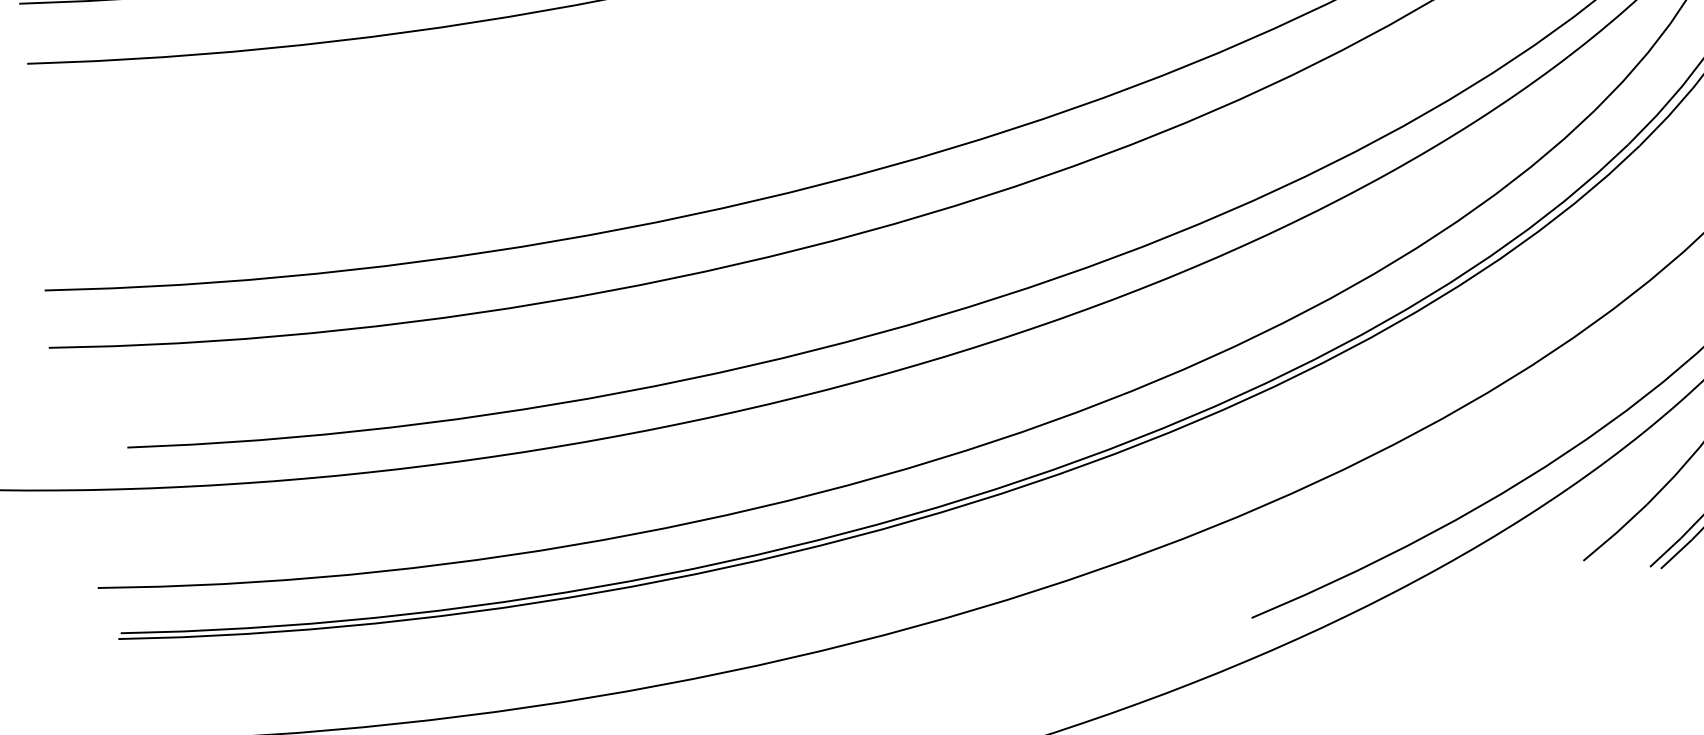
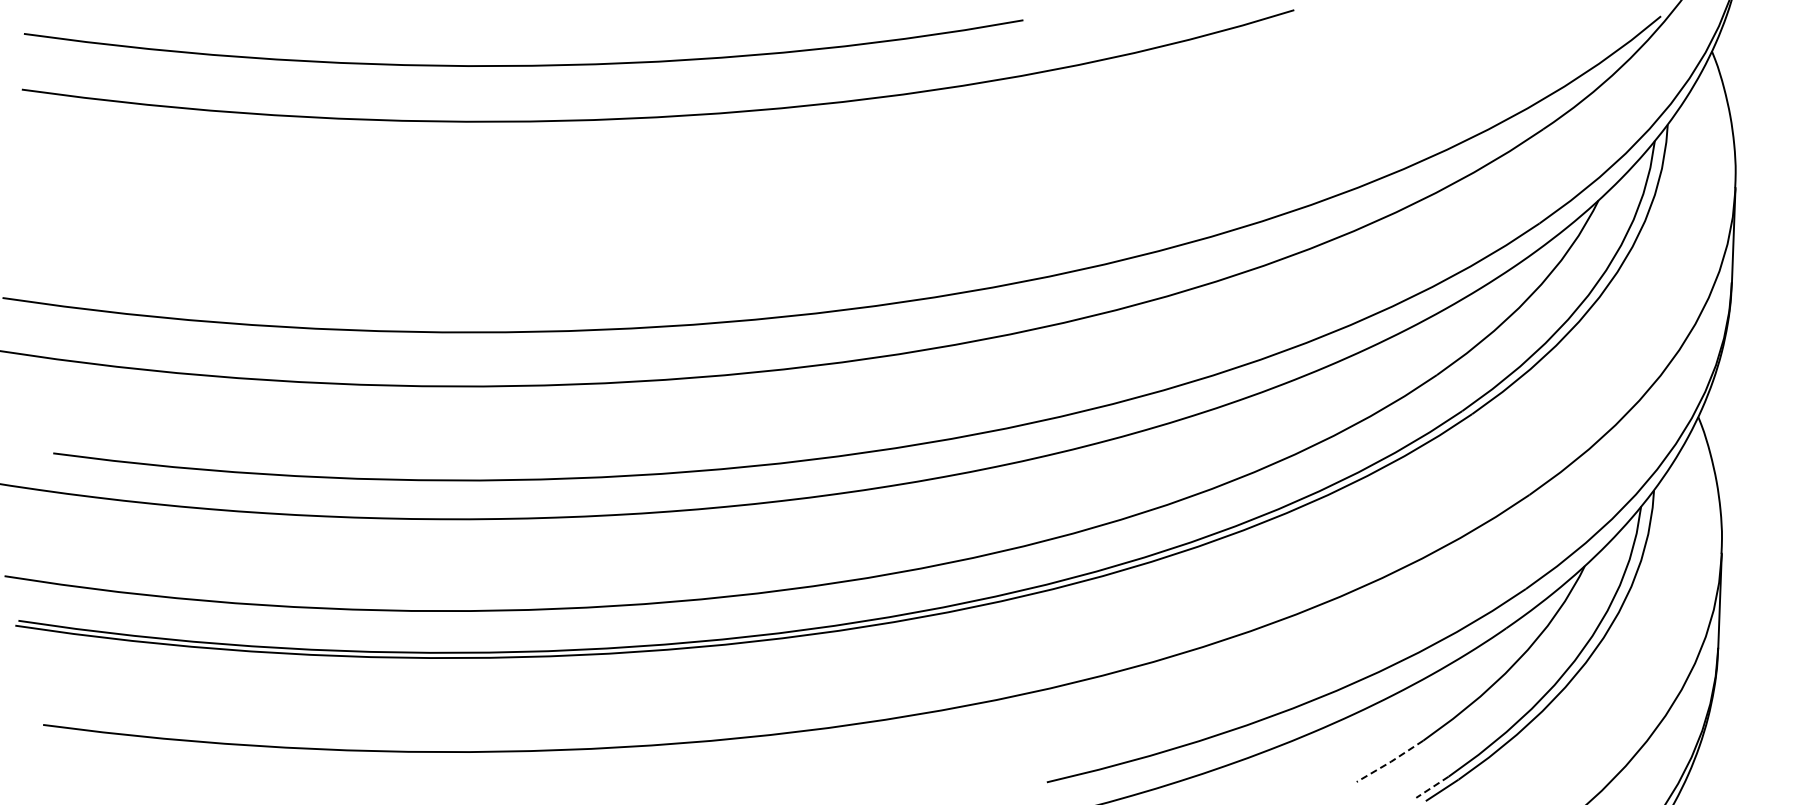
line: (1616, 532) -> (1391, 761), solid -> dashed
line: (1665, 552) -> (1432, 787), solid -> dashed

